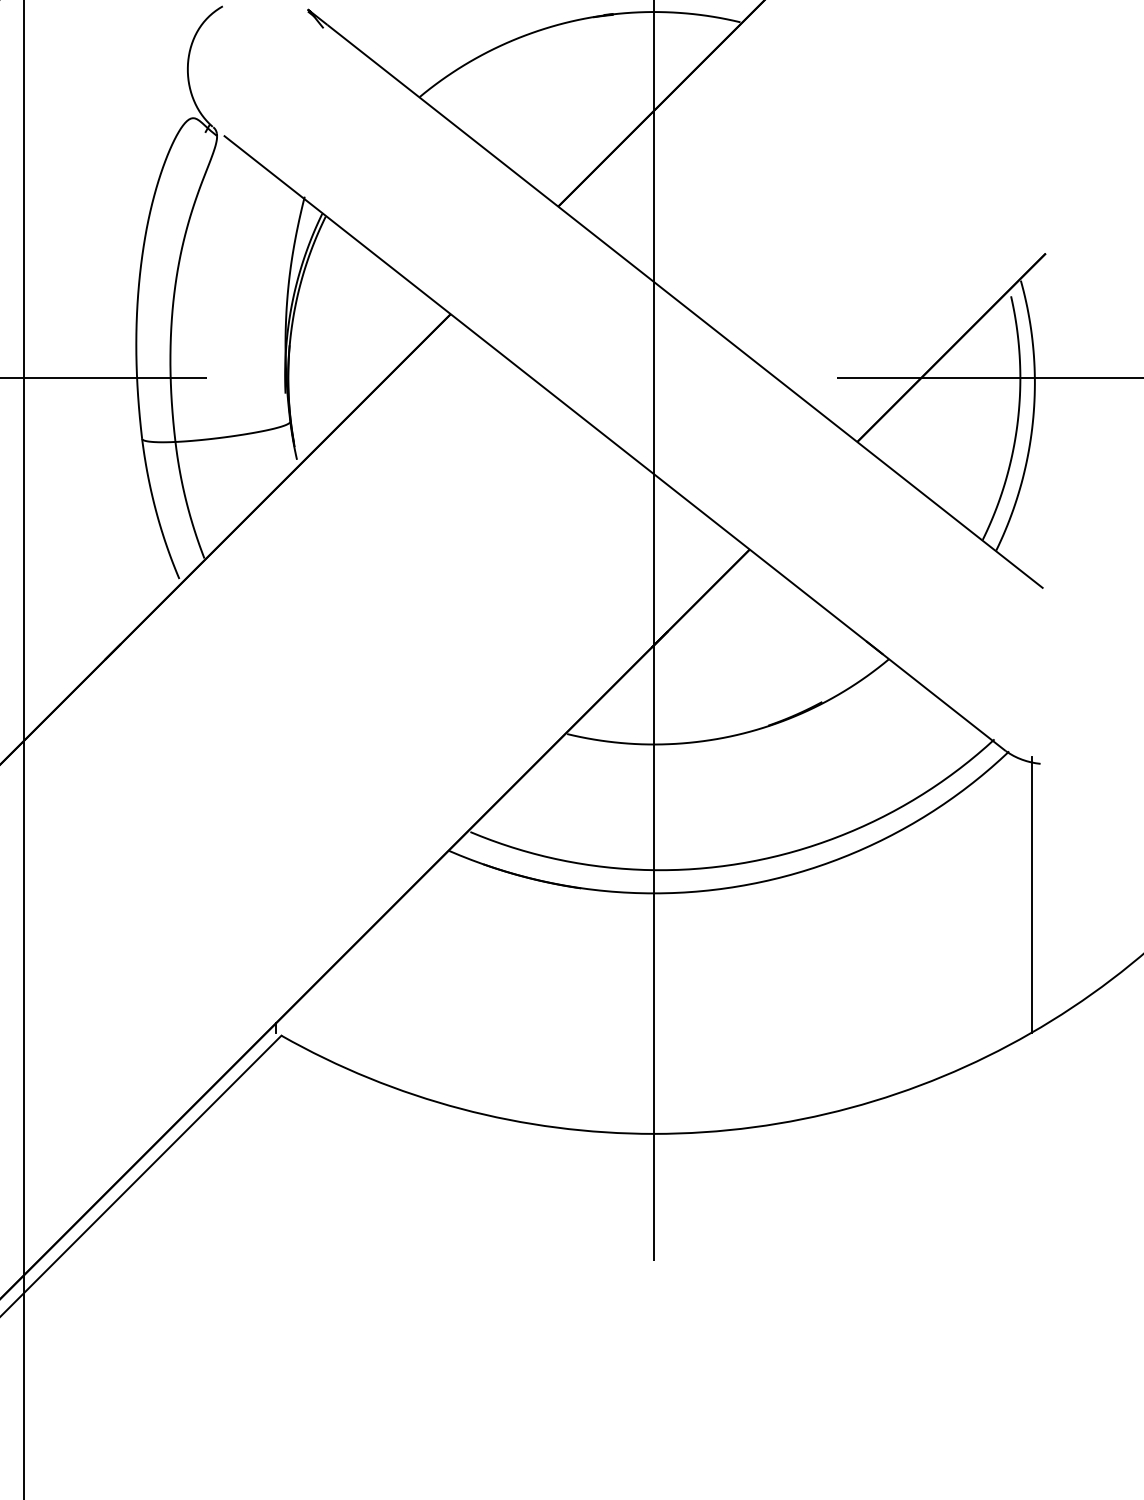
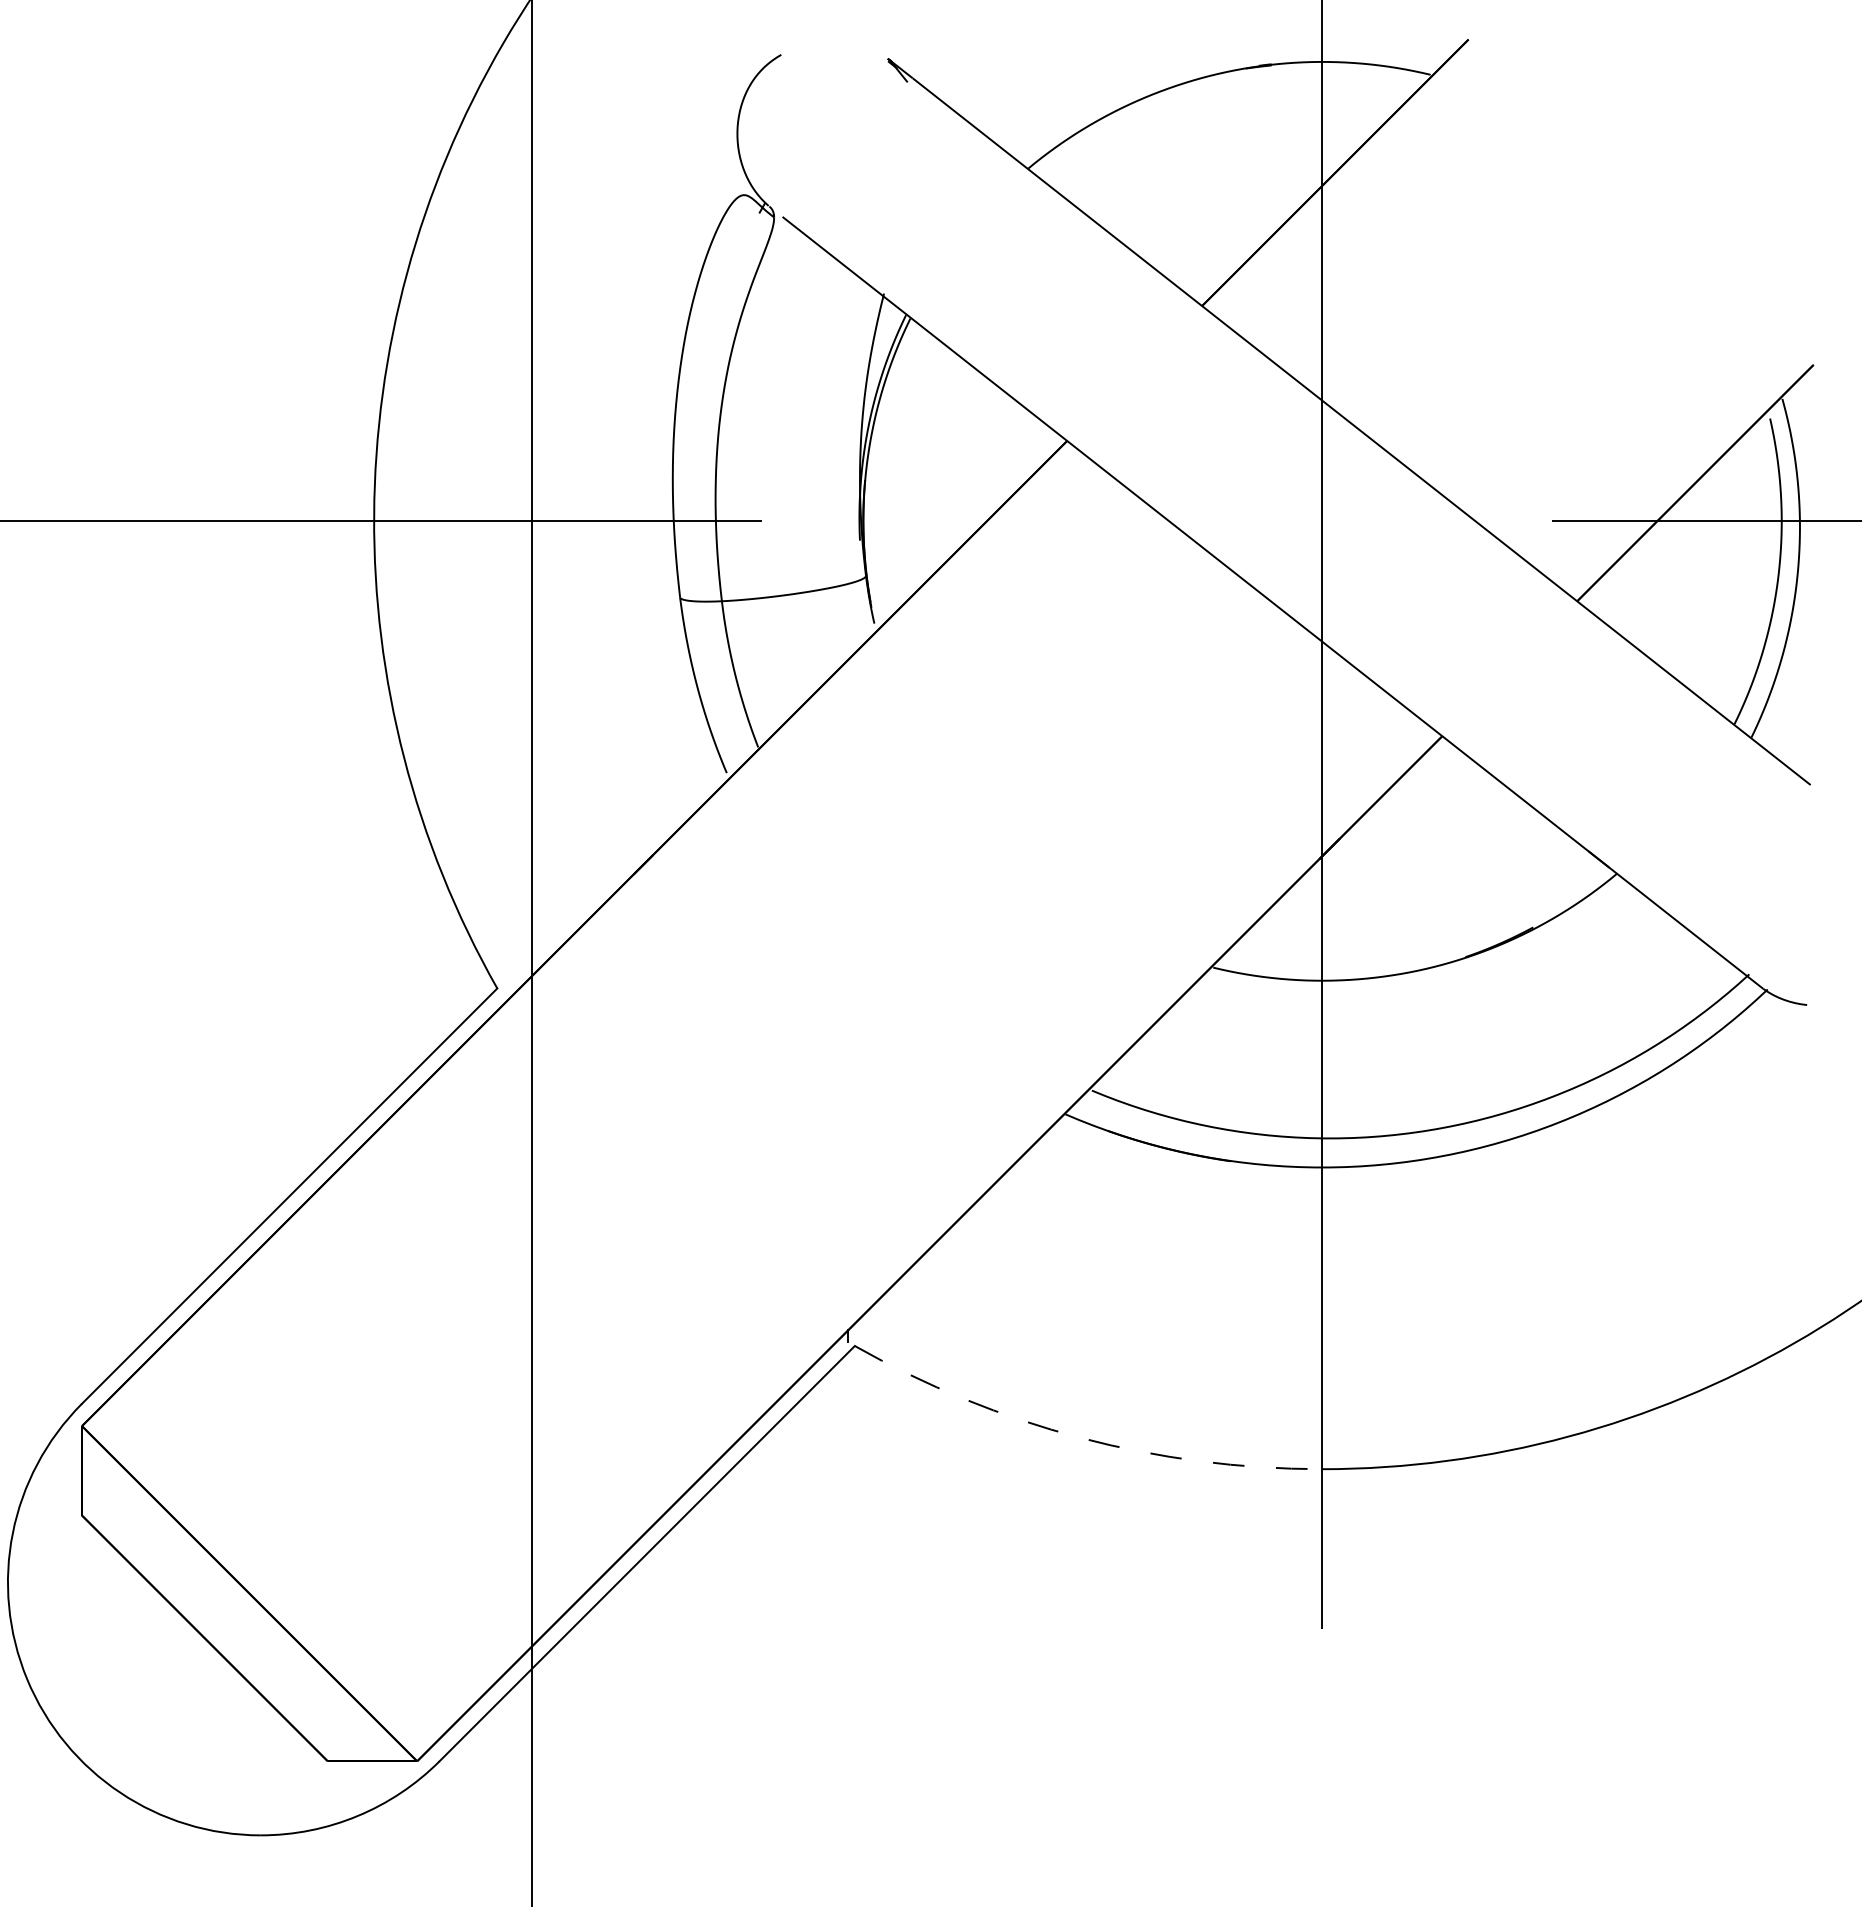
line: (1032, 894) -> (1796, 1169), removed
arc: (461, 1108) -> (1080, 1437), solid -> dashed

